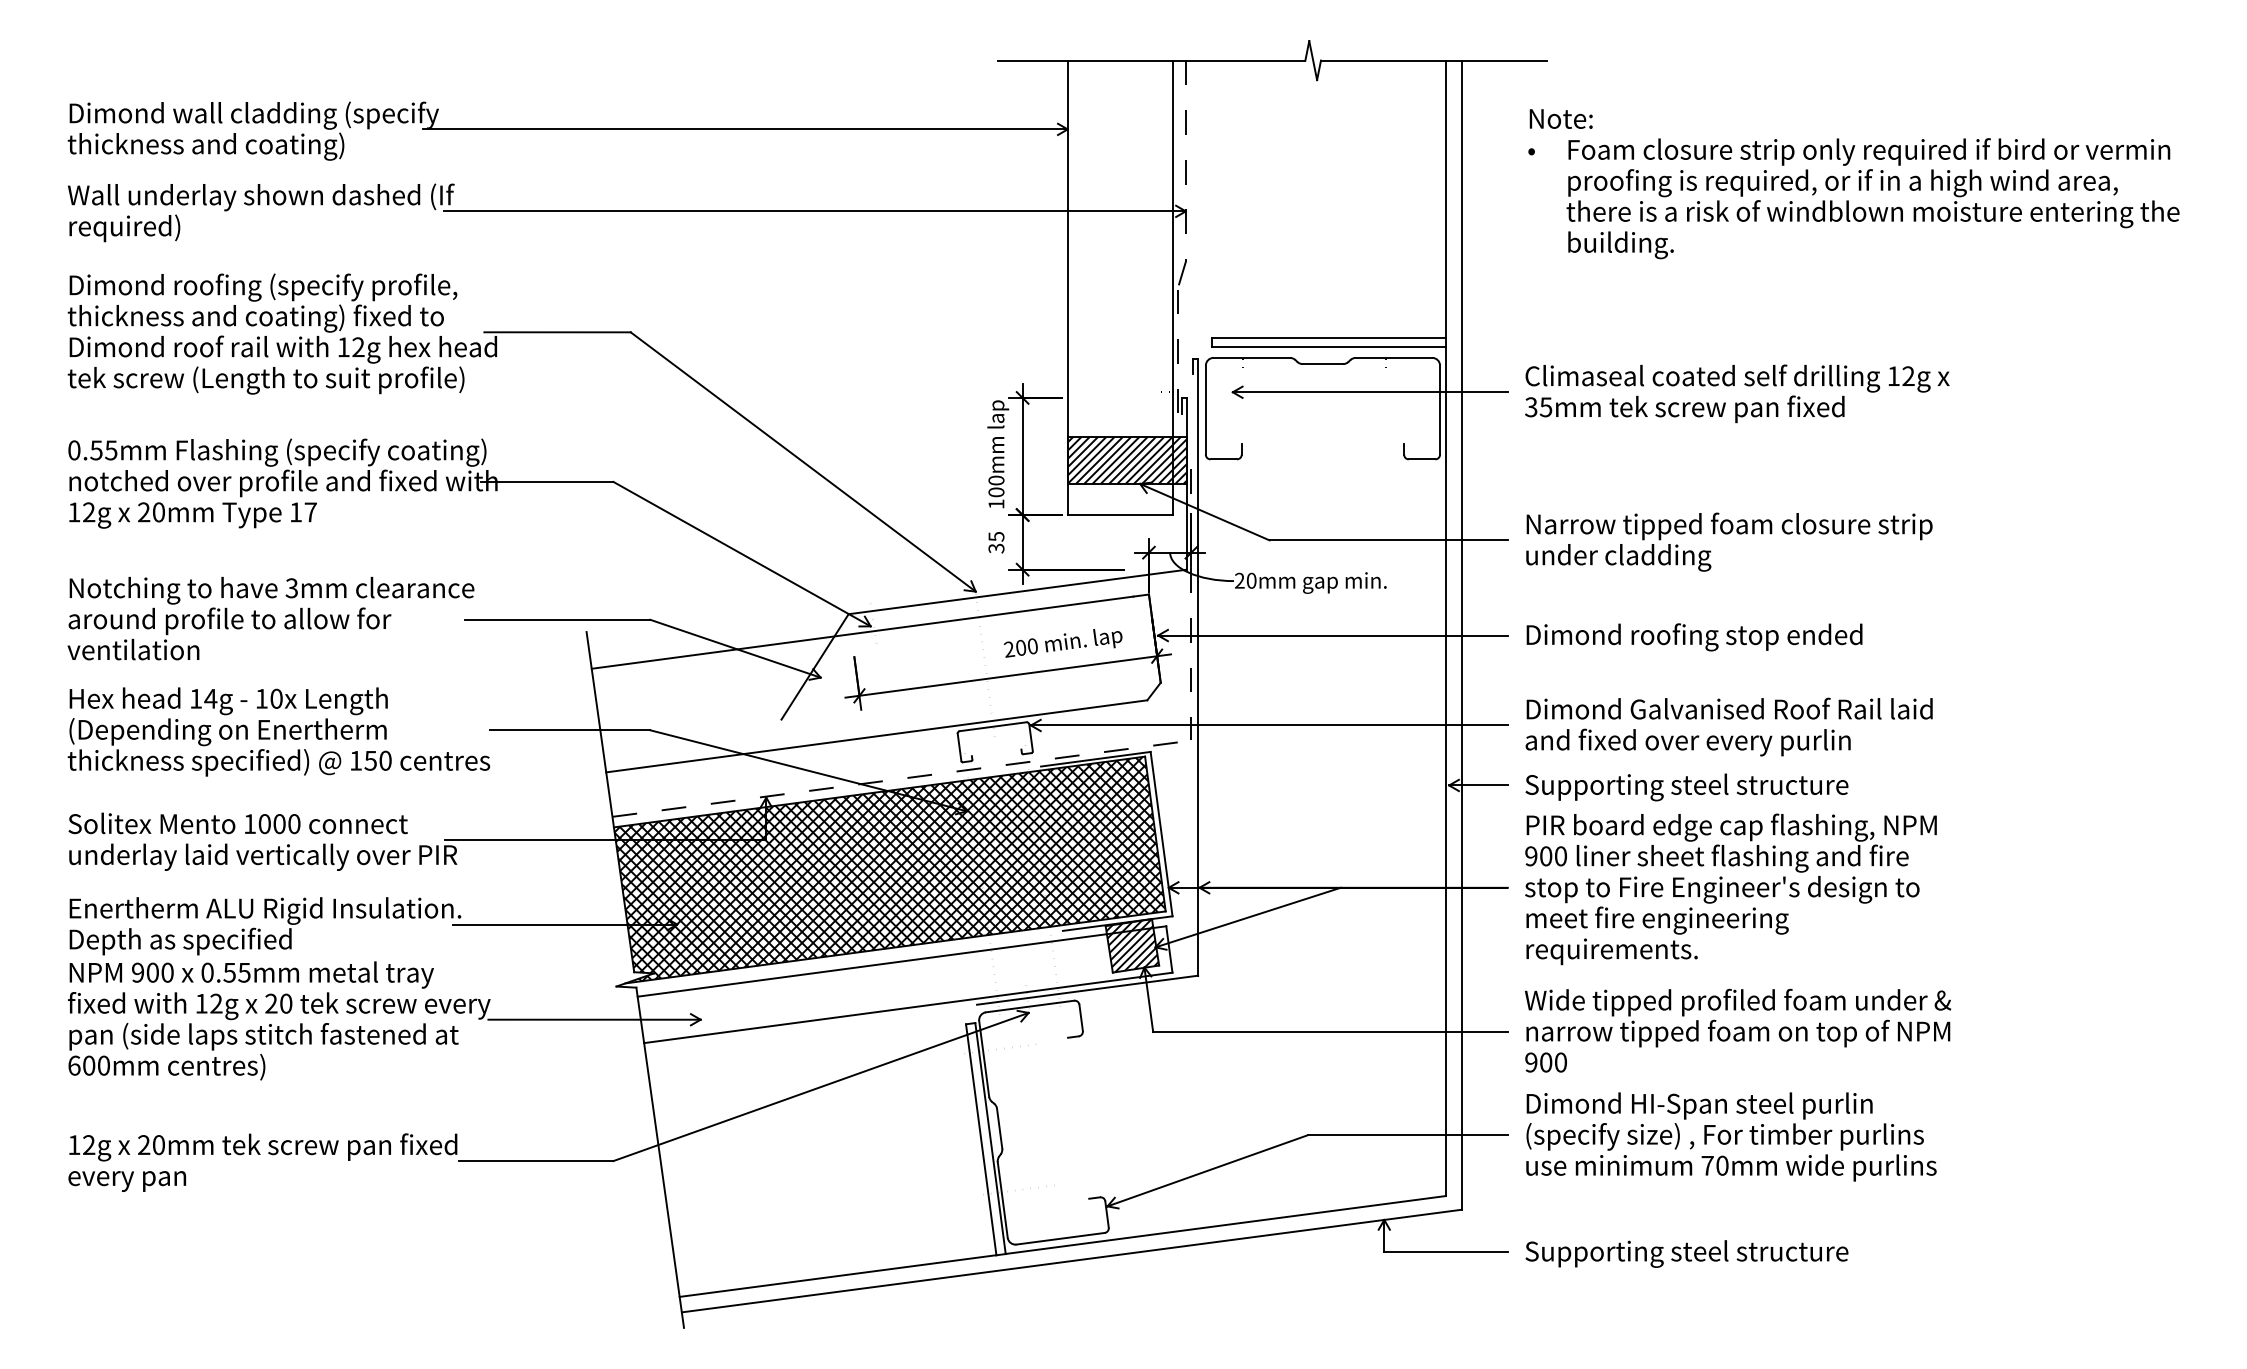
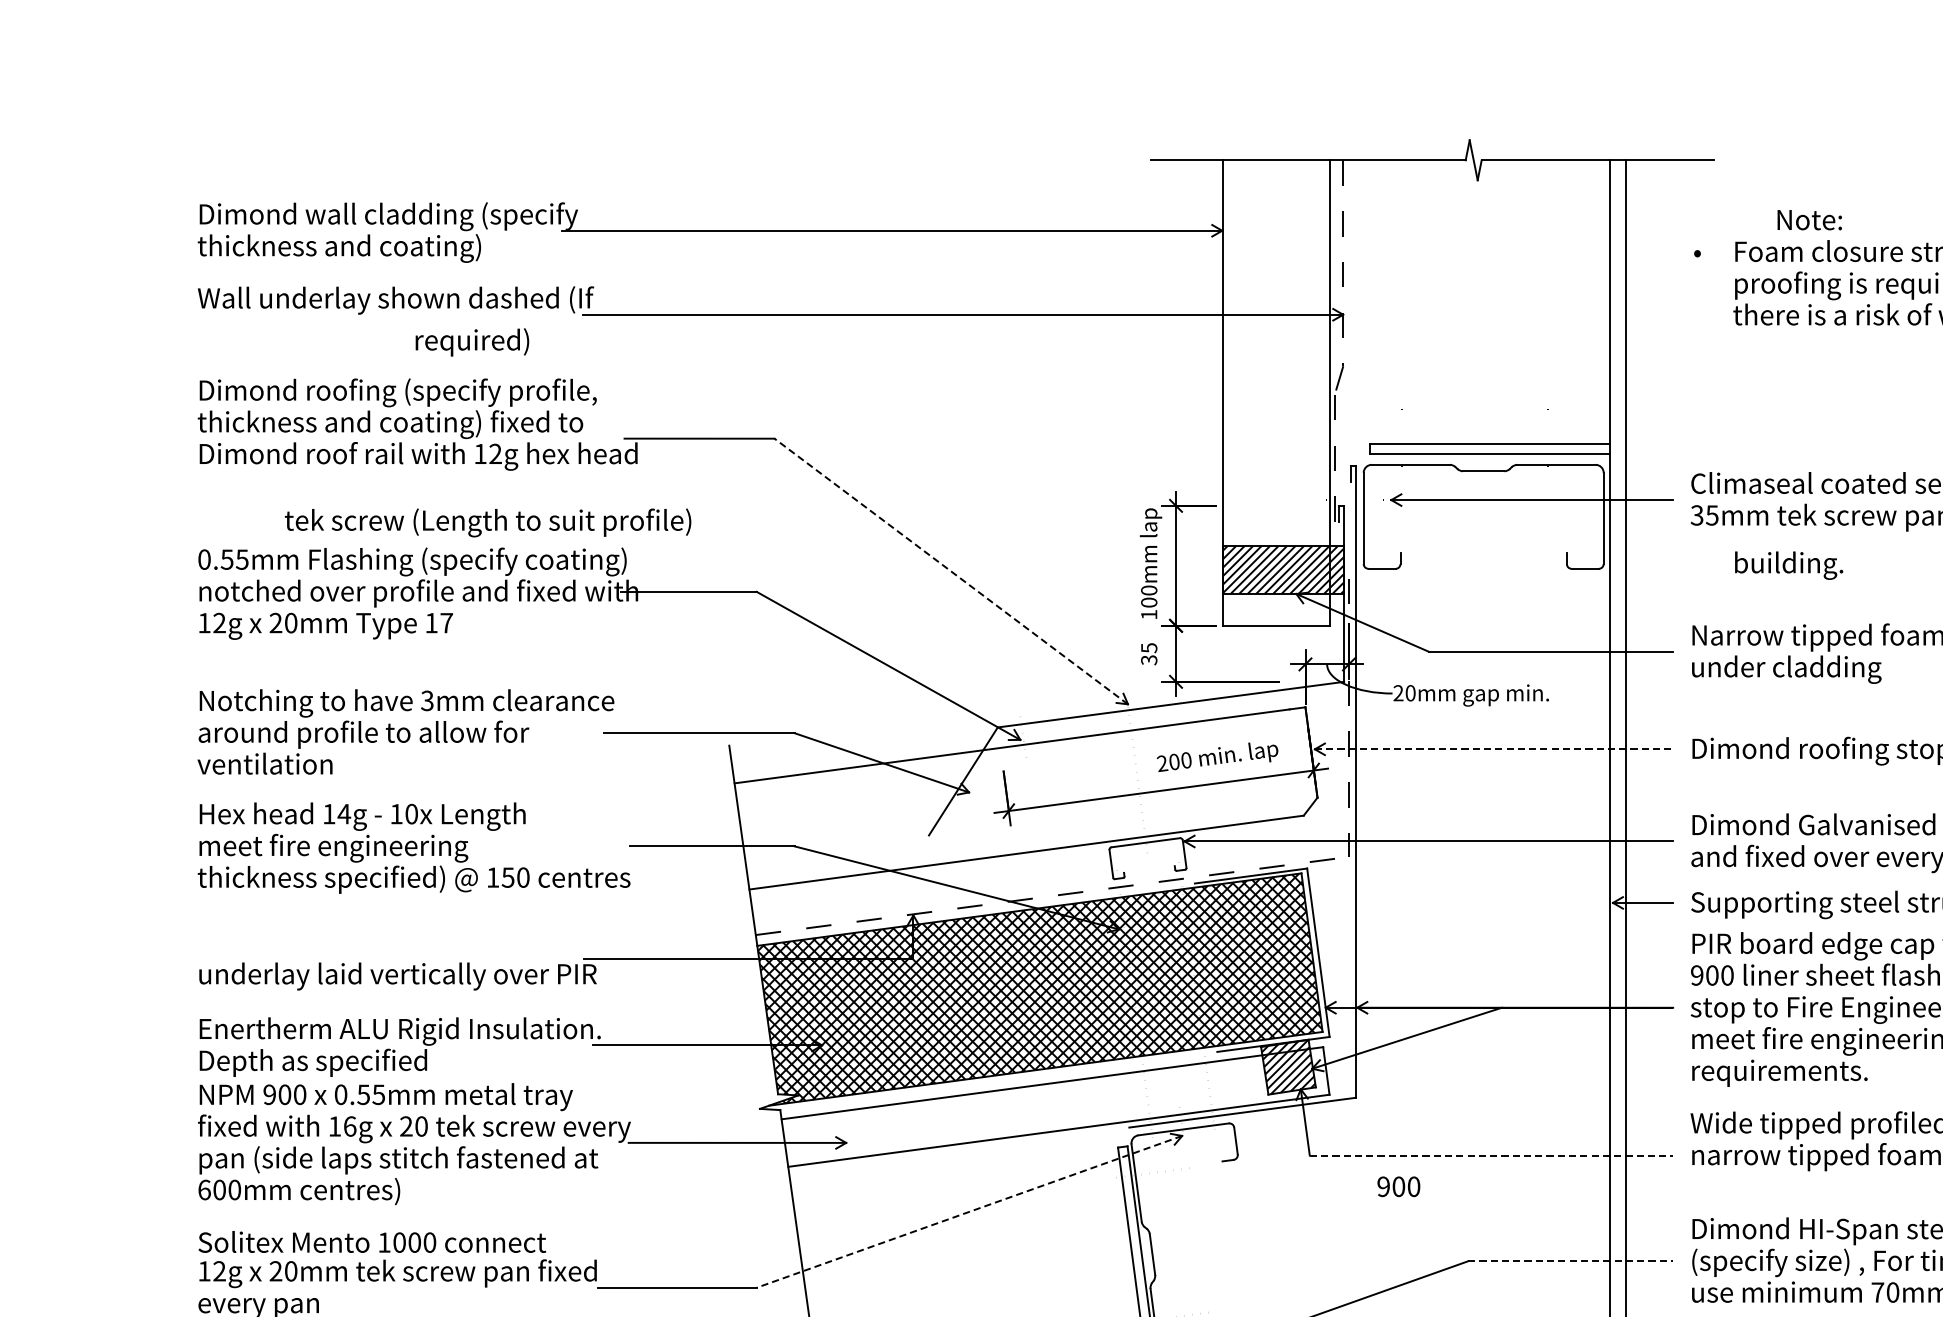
text: (1560, 118) -> (1809, 219), moved
text: (124, 228) -> (472, 342), moved
text: (1620, 245) -> (1788, 565), moved
text: (265, 380) -> (487, 522), moved
line: (803, 461) -> (951, 571), solid -> dashed
line: (1333, 635) -> (1494, 749), solid -> dashed
text: (227, 732) -> (361, 848), (Depending on Enertherm -> meet fire engineering
text: (237, 823) -> (371, 1242), moved
text: (216, 1003) -> (350, 1126), 12g -> 16g
line: (1331, 1032) -> (1492, 1155), solid -> dashed
text: (1545, 1062) -> (1398, 1186), moved
line: (820, 1087) -> (968, 1212), solid -> dashed
line: (1408, 1135) -> (1571, 1261), solid -> dashed

